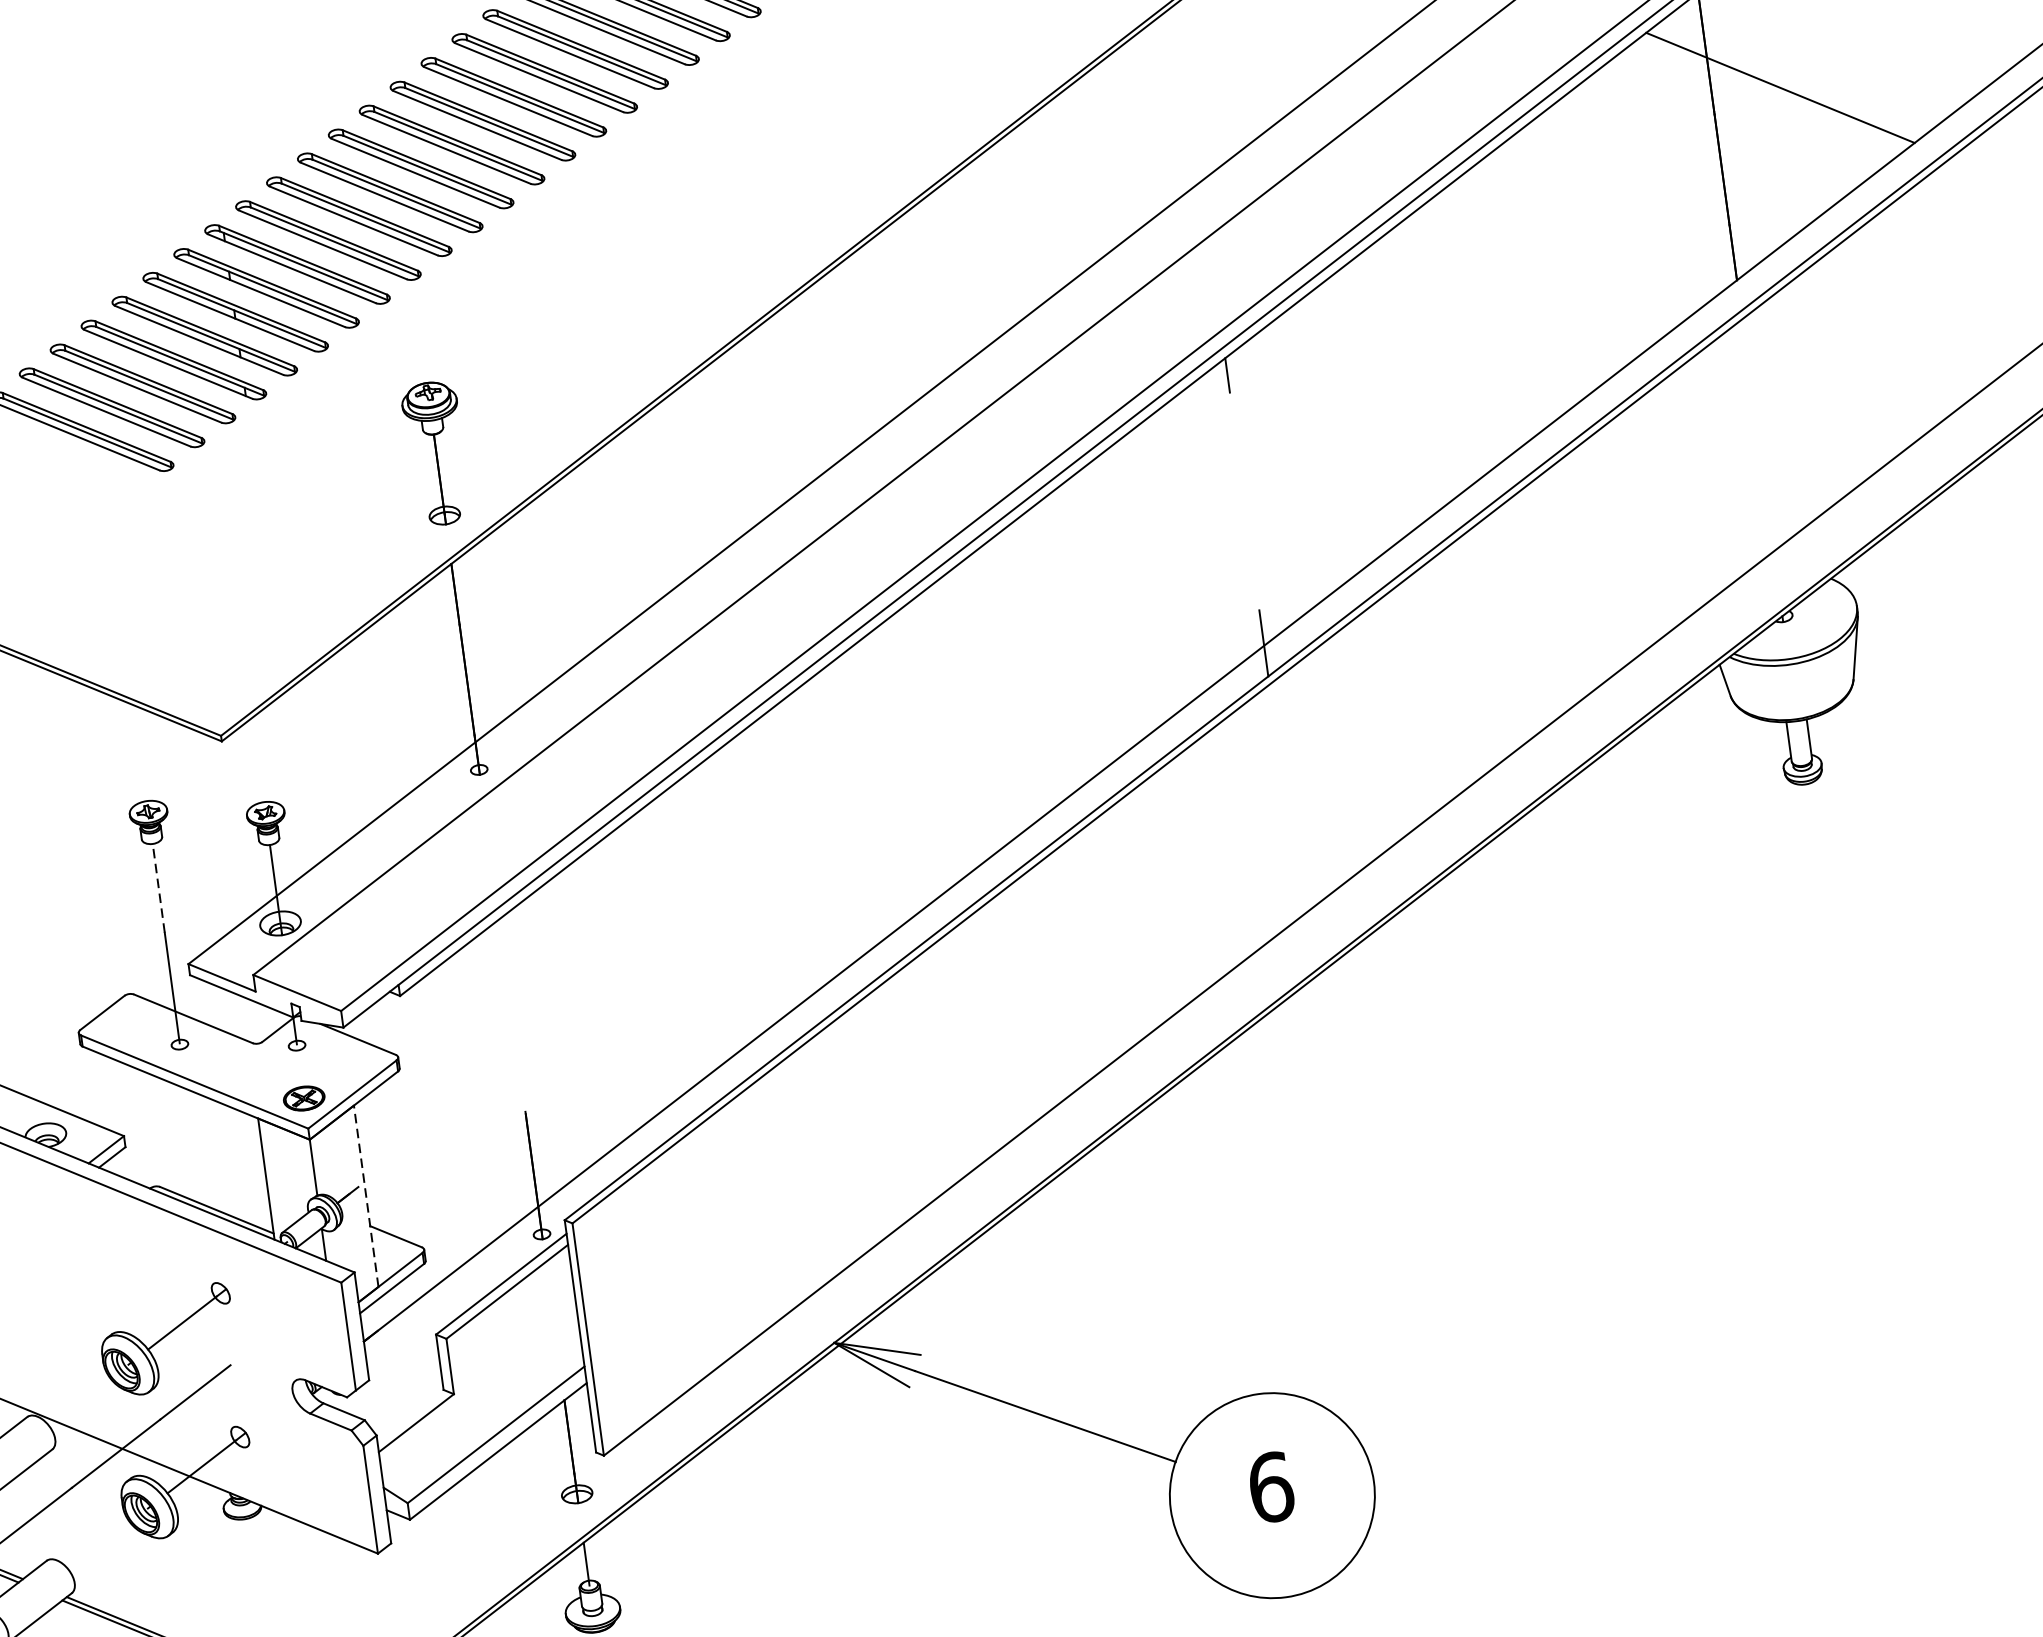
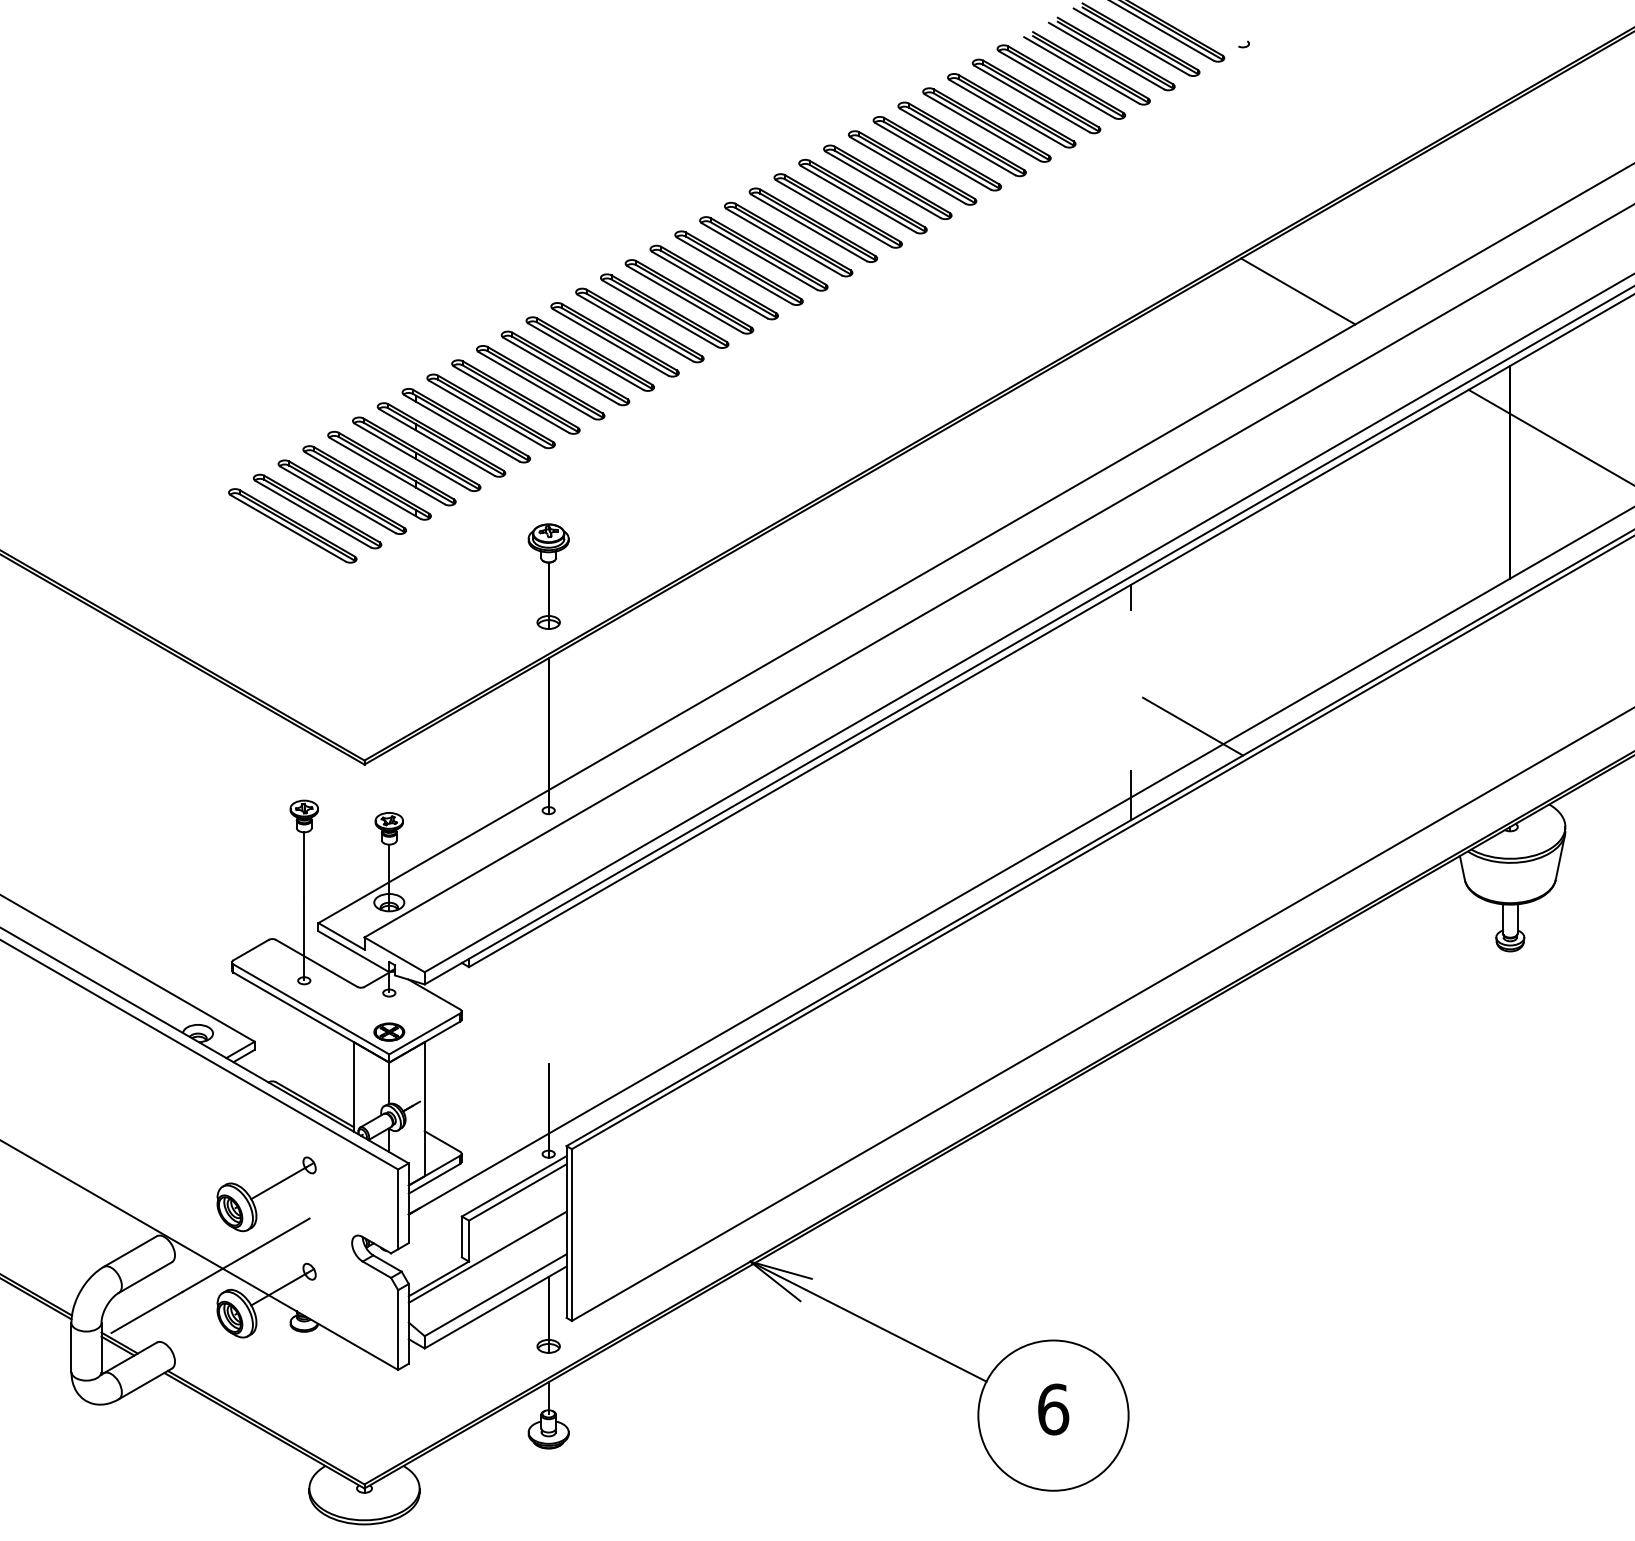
line: (1335, 538) -> (1193, 726), added
line: (159, 888) -> (304, 865), dashed -> solid
line: (365, 1195) -> (424, 1108), dashed -> solid
line: (478, 1383) -> (487, 1256), added

